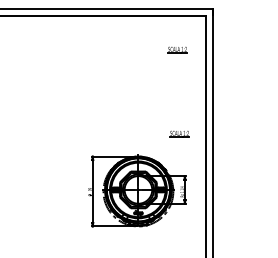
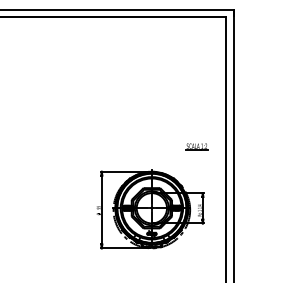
part: (177, 49) -> (194, 54), removed

